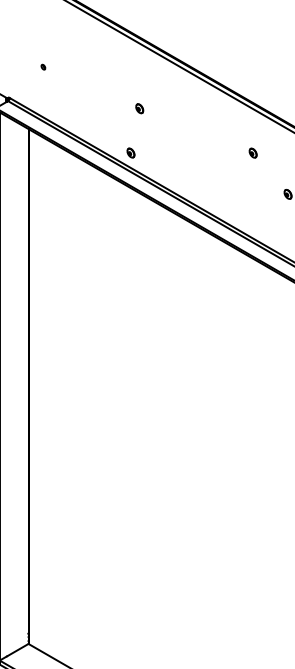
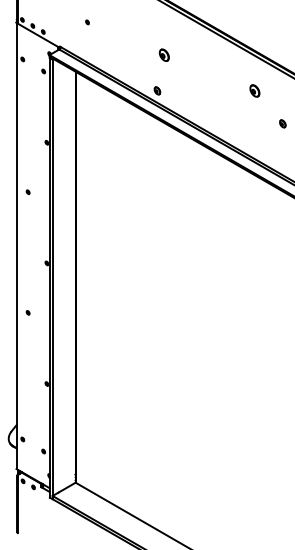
part: (139, 108) -> (164, 55), size x1.6
part: (252, 152) -> (254, 90), size x1.6

